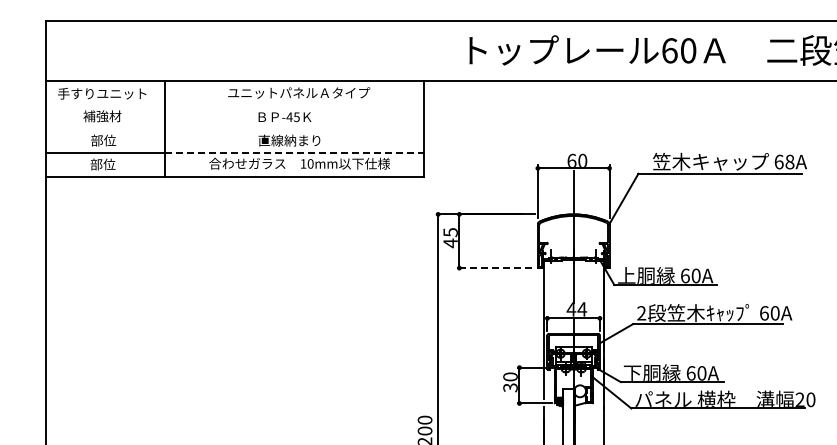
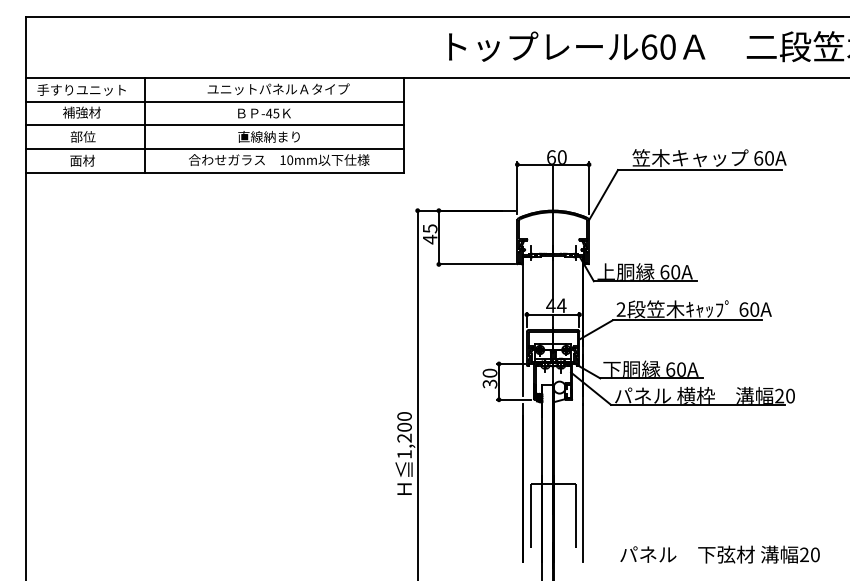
line: (234, 105) -> (214, 101), added
line: (234, 129) -> (214, 125), added
line: (294, 153) -> (274, 149), dashed -> solid
text: (789, 162) -> (769, 158), 68A -> 60A
text: (102, 164) -> (82, 160), 部位 -> 面材
line: (497, 268) -> (477, 264), dashed -> solid

